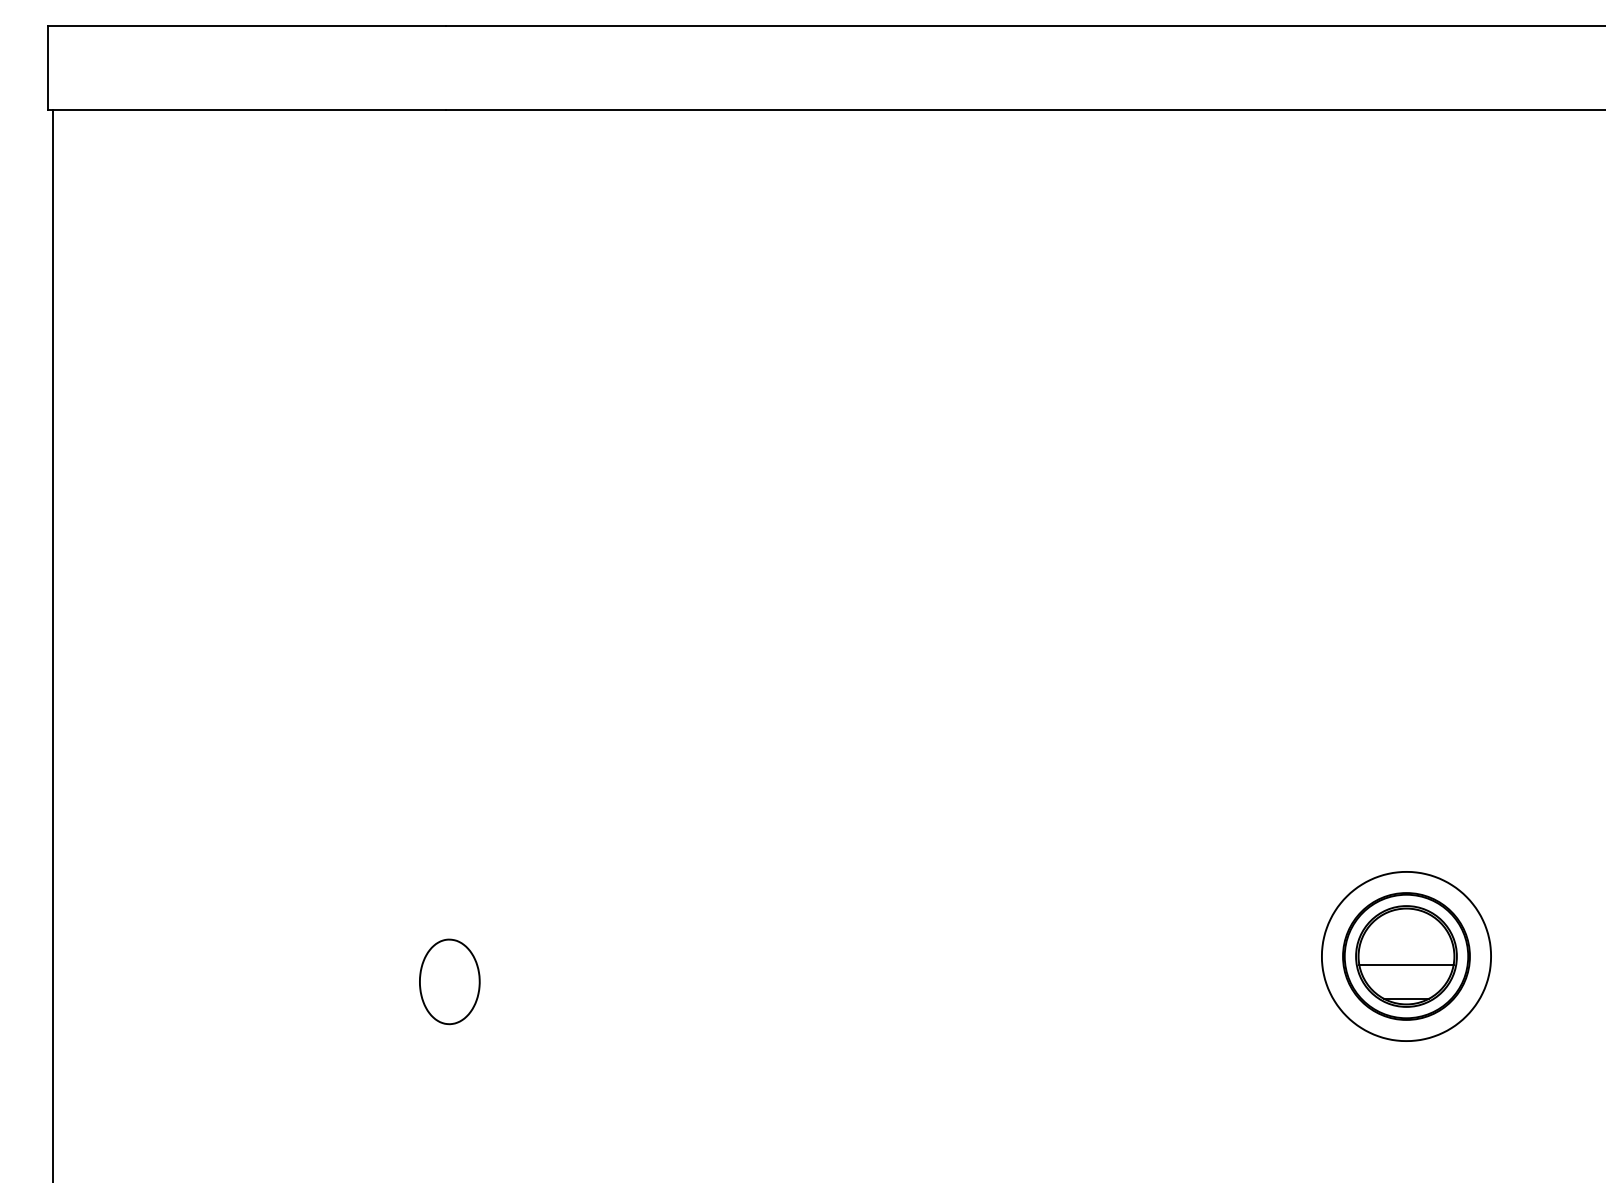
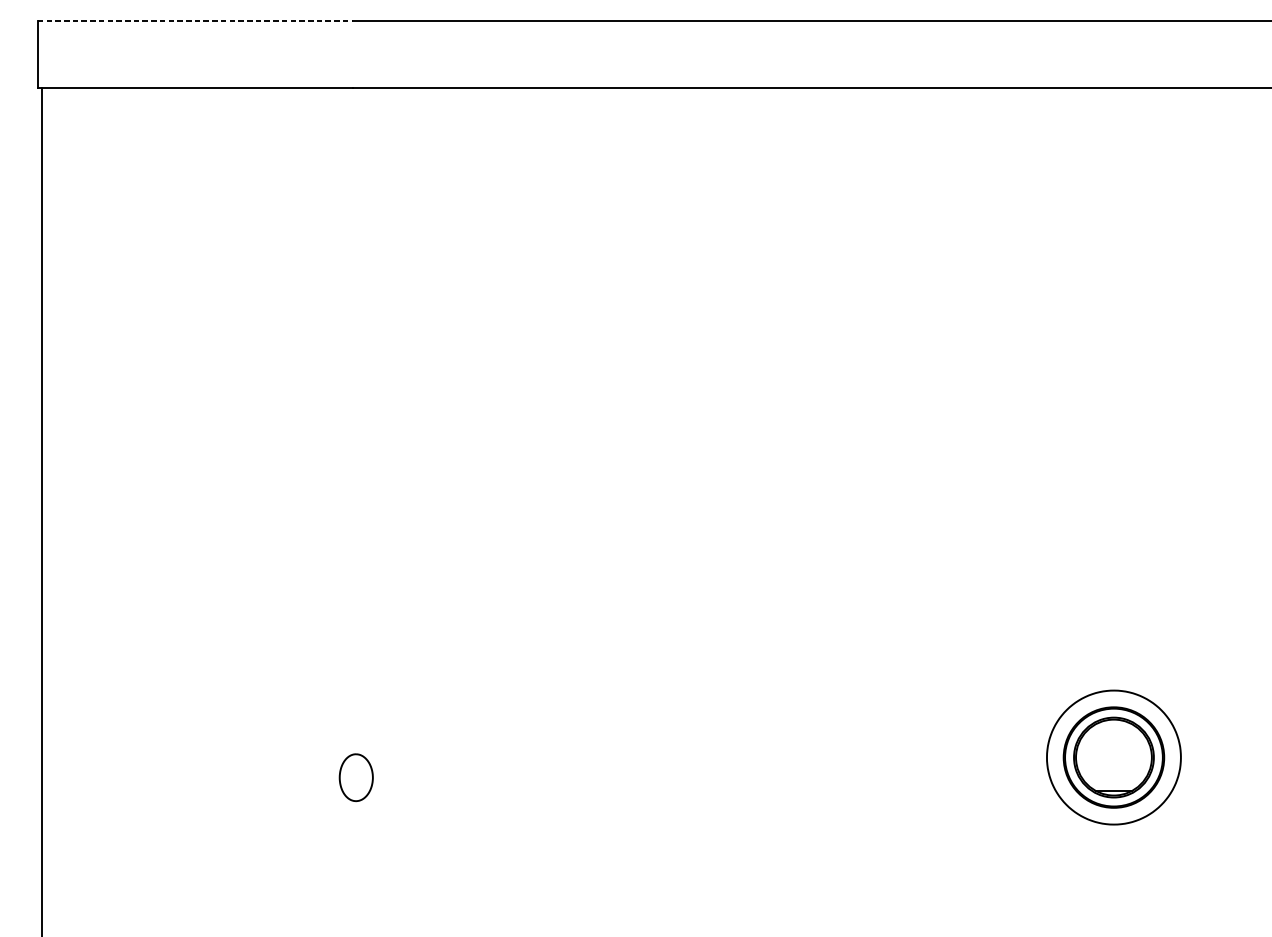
line: (246, 25) -> (195, 20), solid -> dashed
line: (1406, 964) -> (1113, 763), removed
part: (449, 981) -> (356, 777), size x0.7

